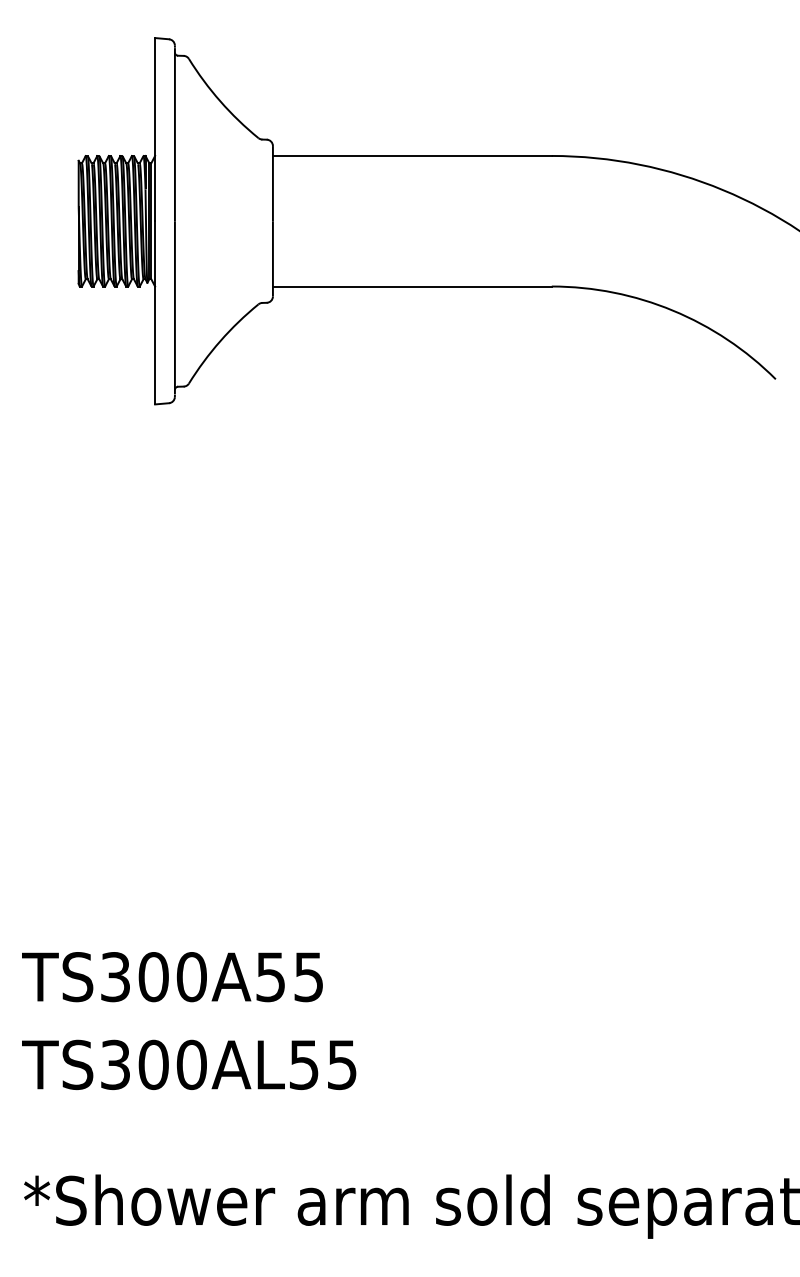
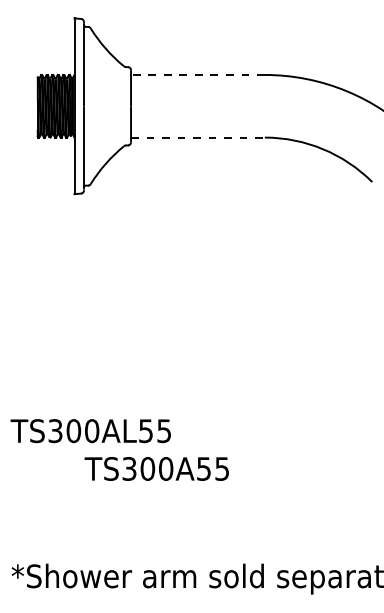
line: (411, 155) -> (197, 74), solid -> dashed
line: (411, 286) -> (197, 137), solid -> dashed
text: (171, 976) -> (156, 468), moved
text: (188, 1065) -> (90, 431), moved

